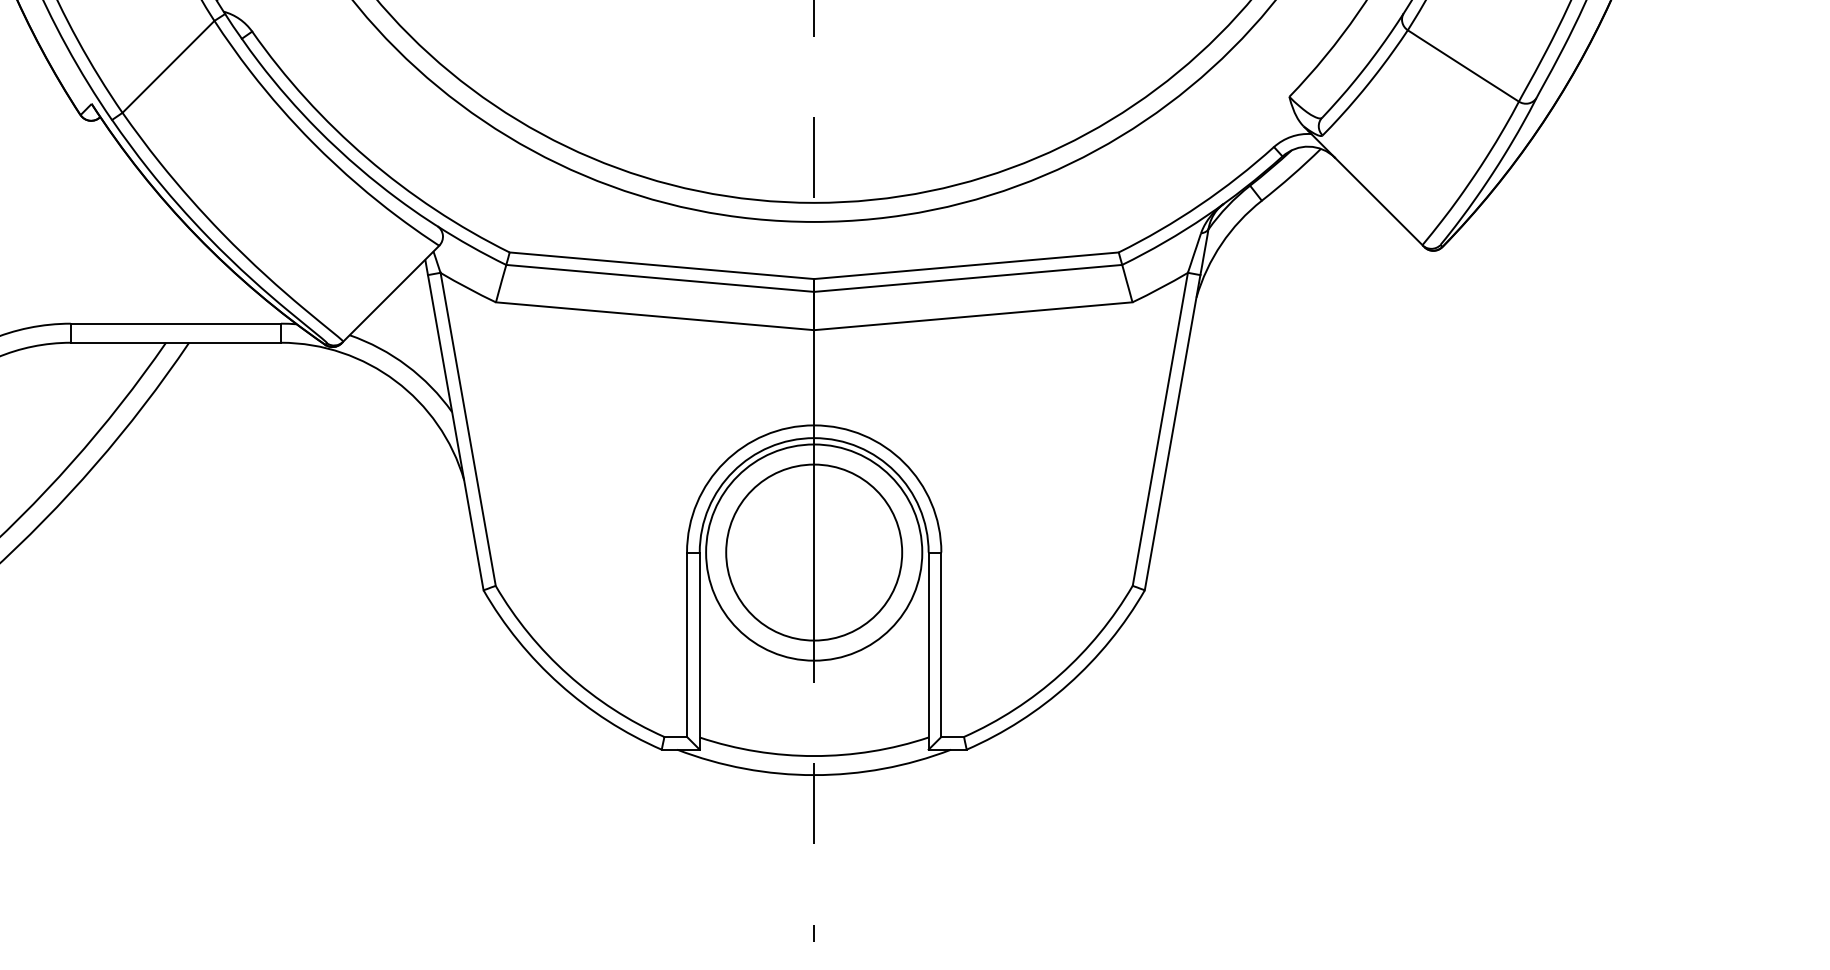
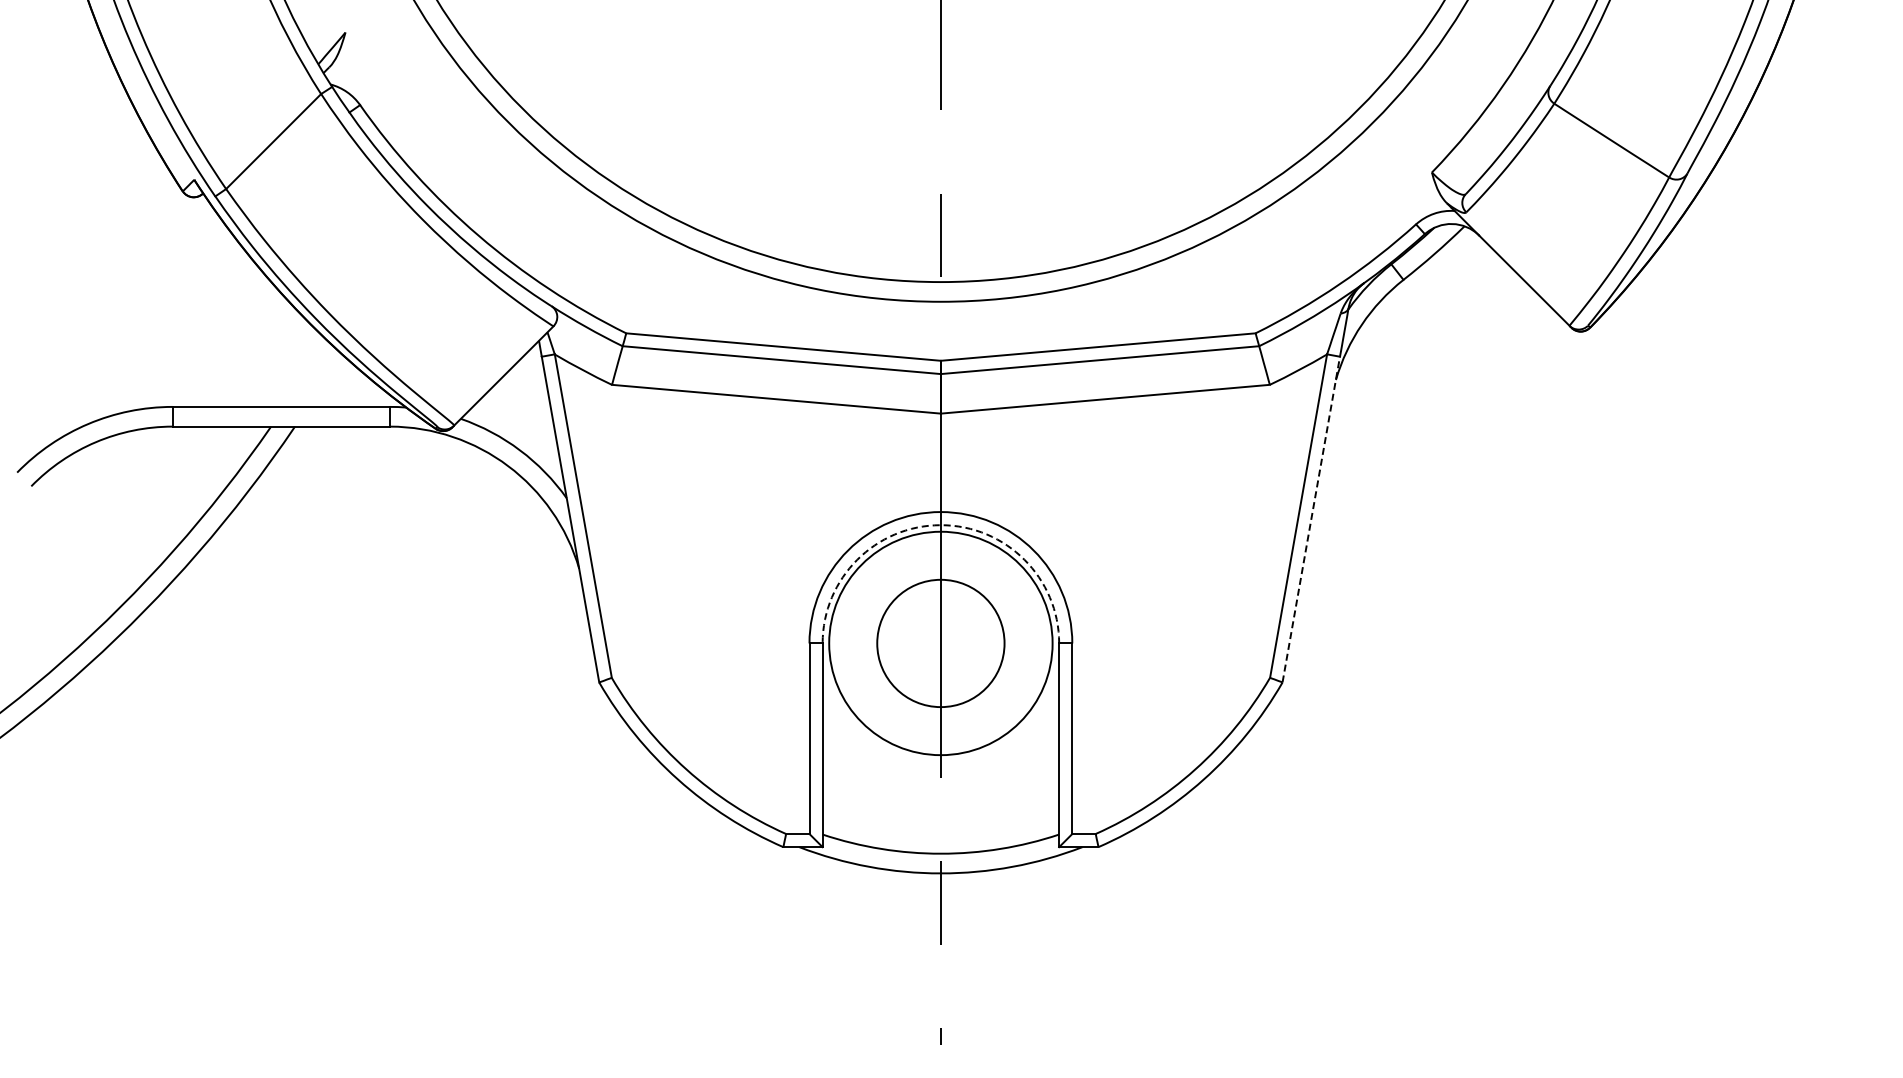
line: (1172, 432) -> (1311, 519), solid -> dashed
arc: (813, 438) -> (940, 525), solid -> dashed
circle: (813, 552) -> (940, 643), size x0.7

